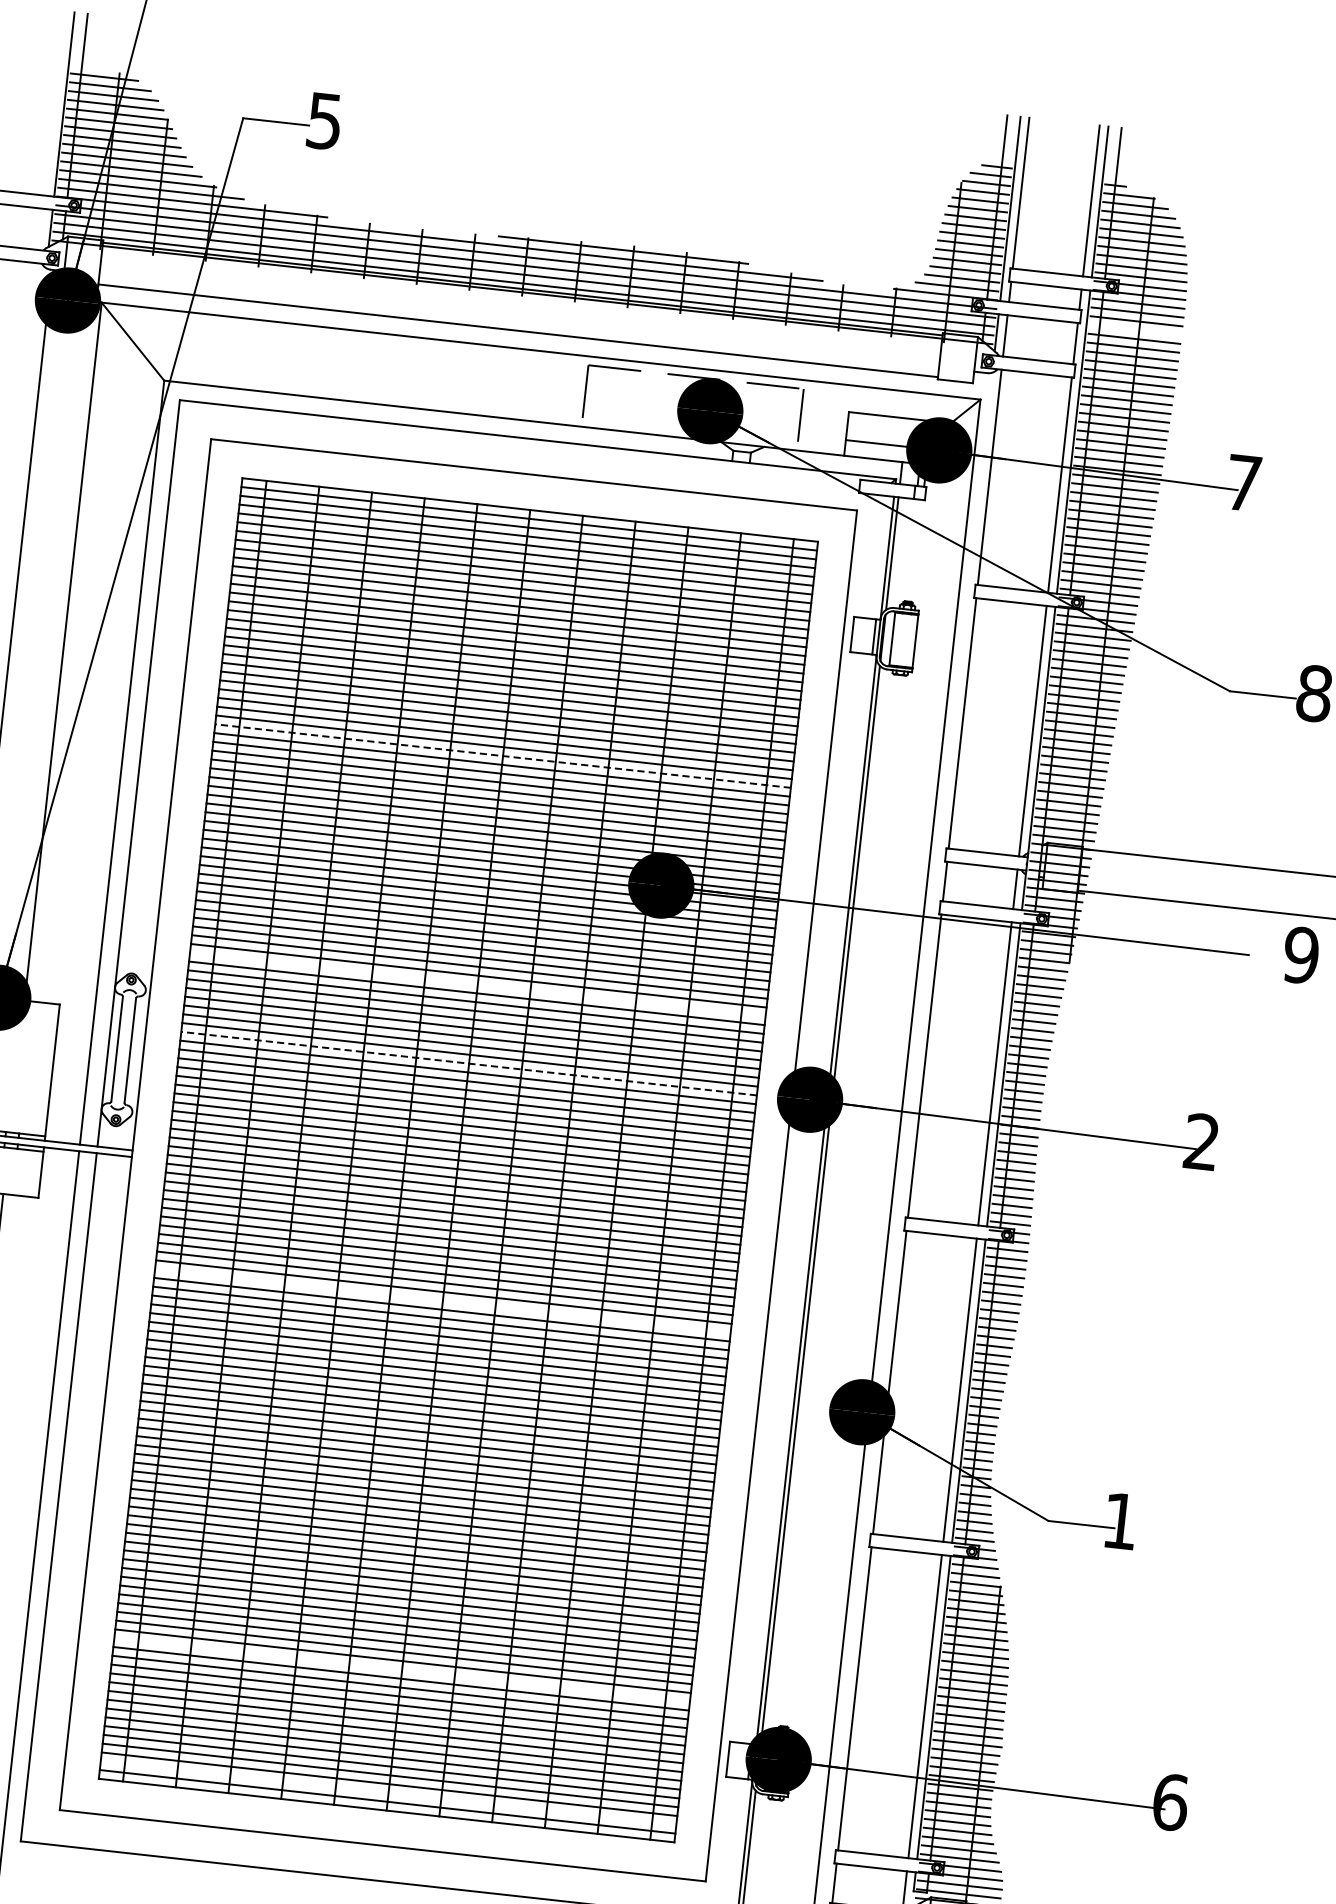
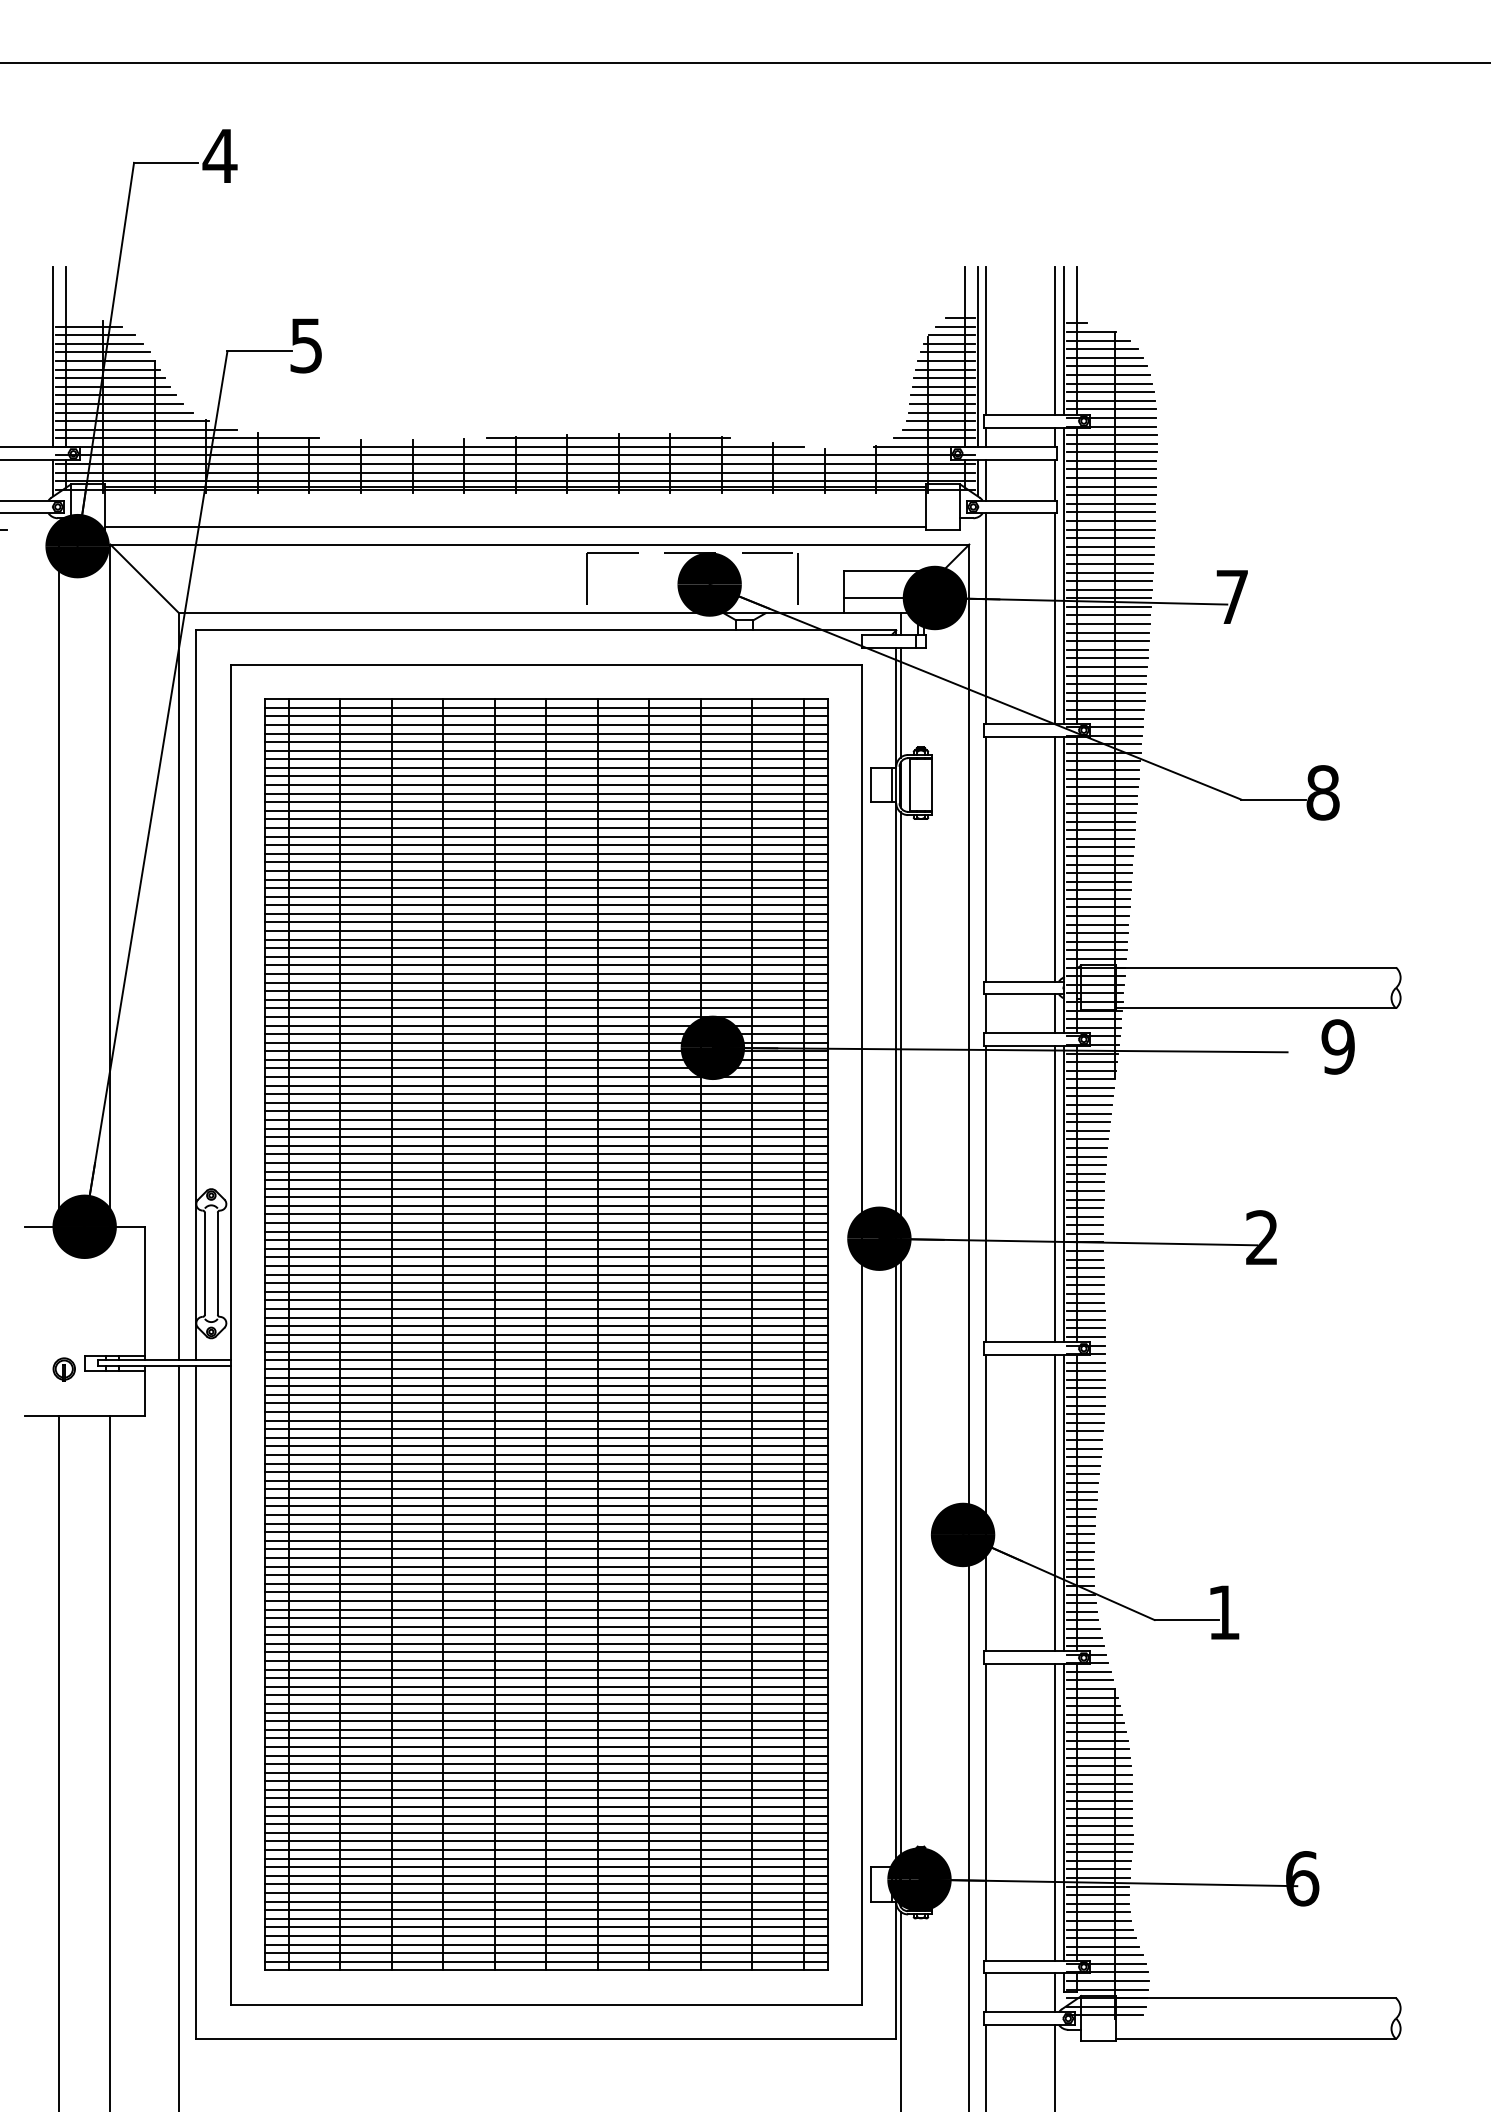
line: (1135, 329) -> (1111, 460), added
line: (502, 755) -> (545, 939), dashed -> solid
line: (478, 984) -> (546, 1162), added
line: (468, 1063) -> (545, 1240), dashed -> solid
line: (443, 1301) -> (546, 1472), added
line: (402, 1669) -> (546, 1832), added
line: (388, 1793) -> (546, 1953), added

